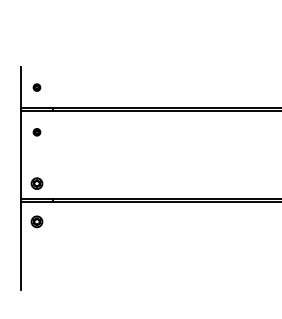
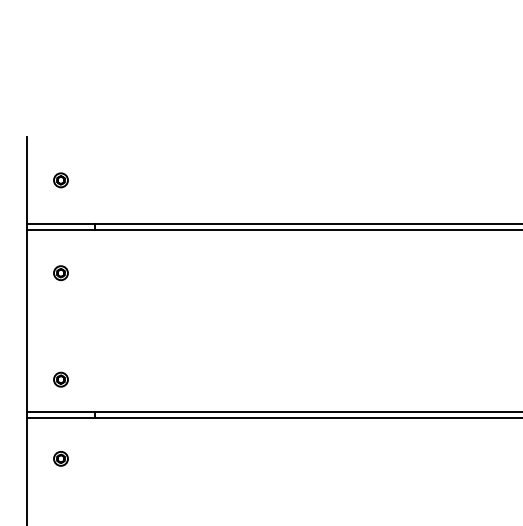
part: (36, 183) -> (59, 379), size x0.62
part: (36, 221) -> (59, 458), size x0.62

